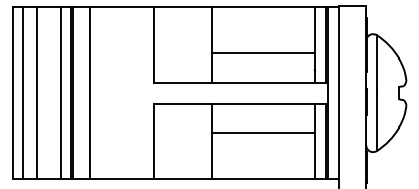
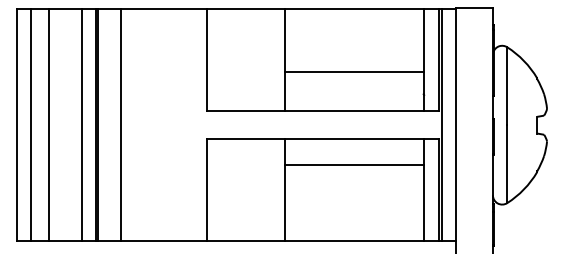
line: (263, 132) -> (354, 164), moved

